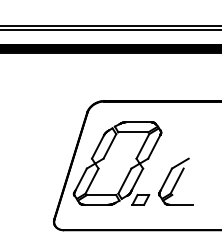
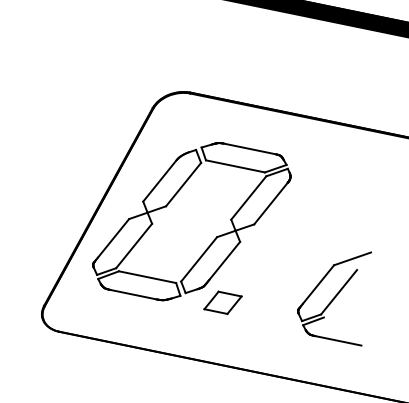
part: (175, 181) -> (335, 292), moved

